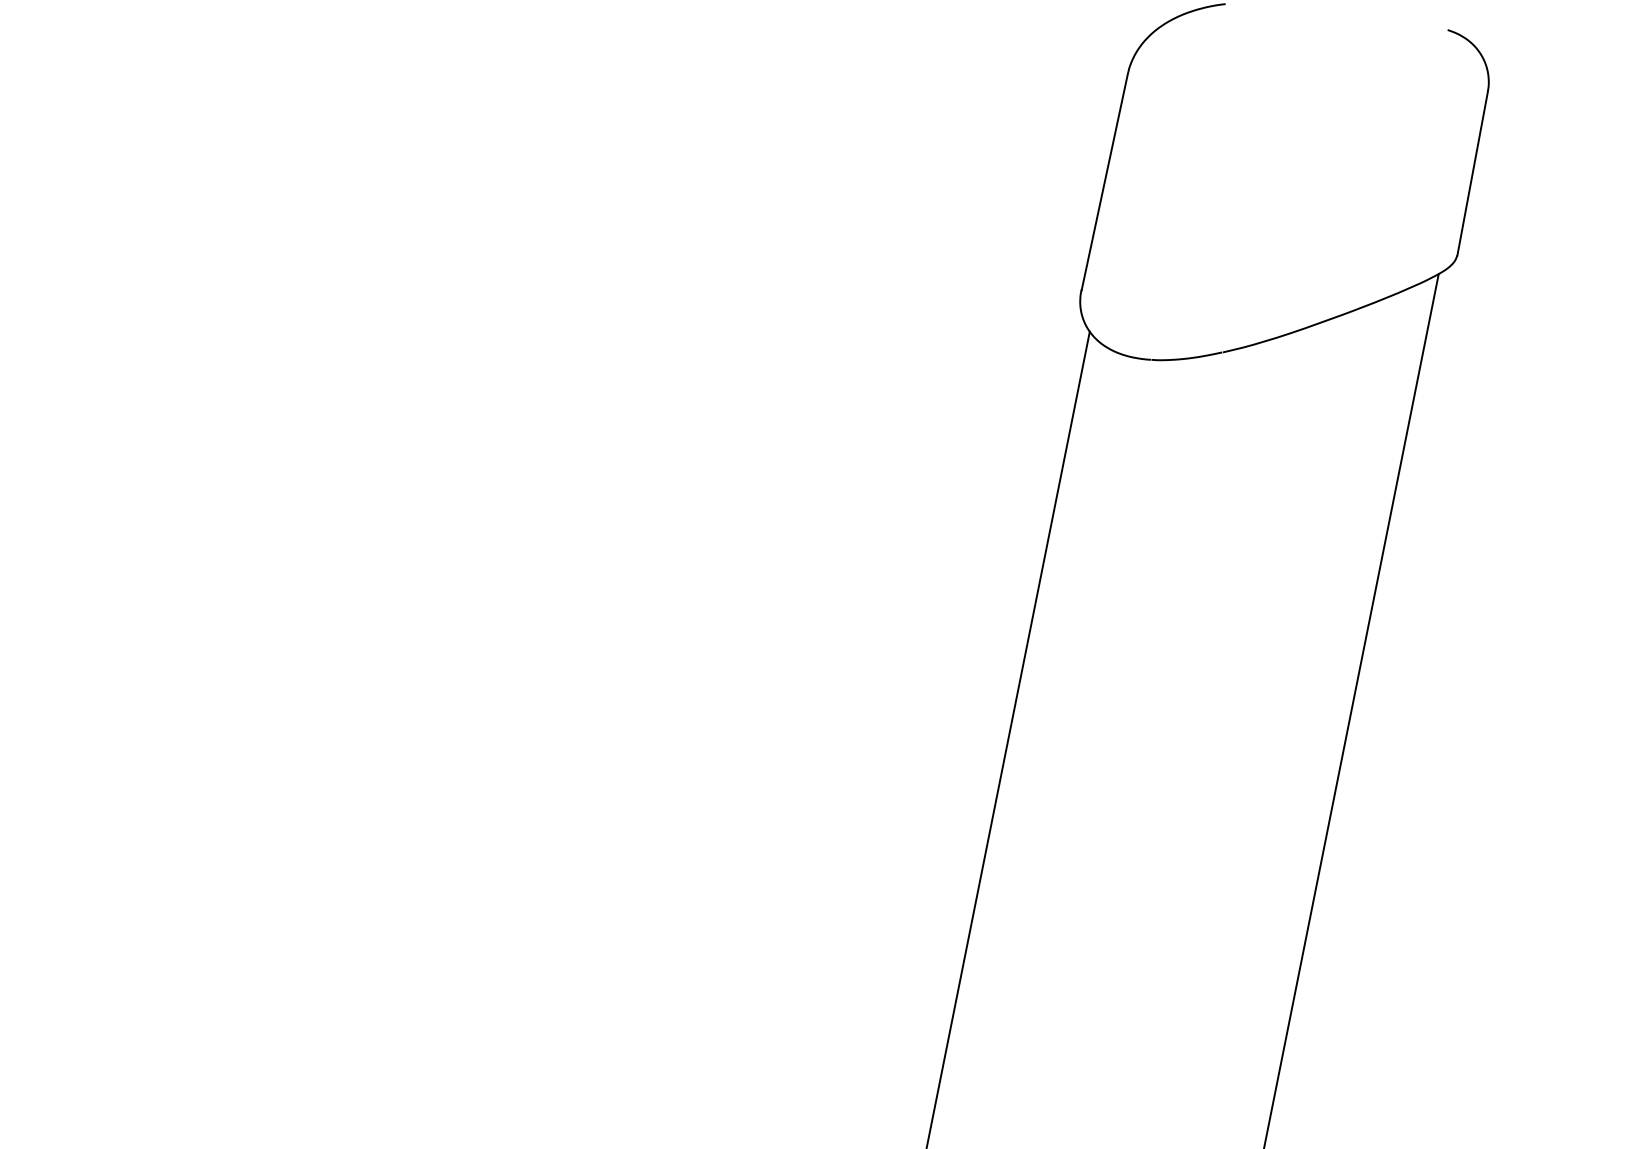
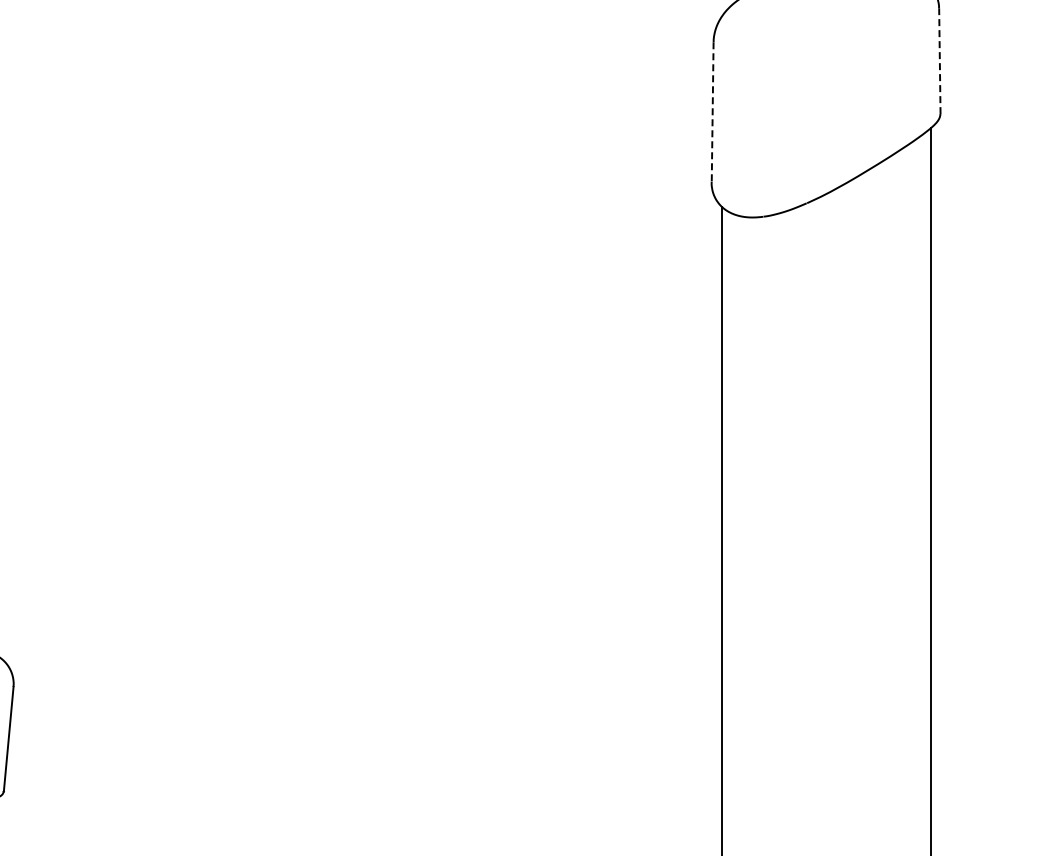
line: (1472, 173) -> (939, 61), solid -> dashed
line: (1104, 182) -> (712, 112), solid -> dashed

